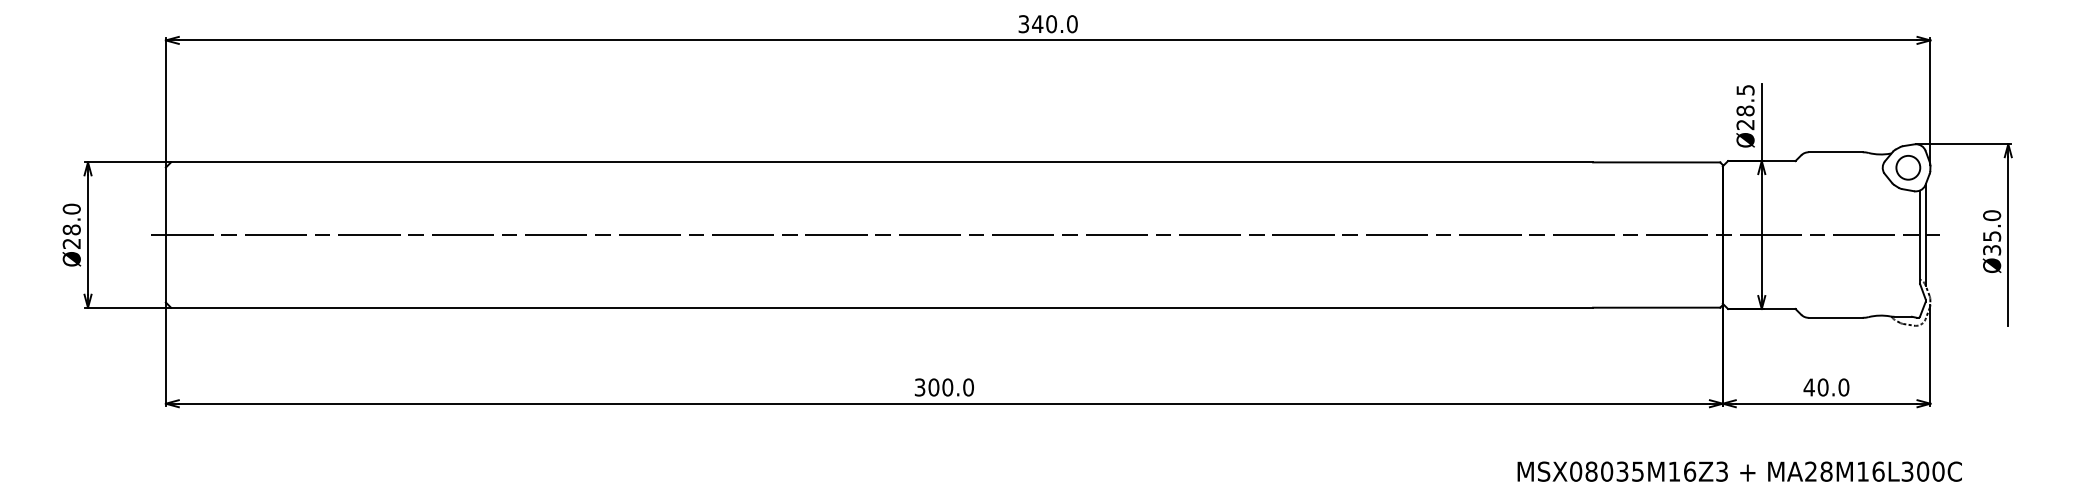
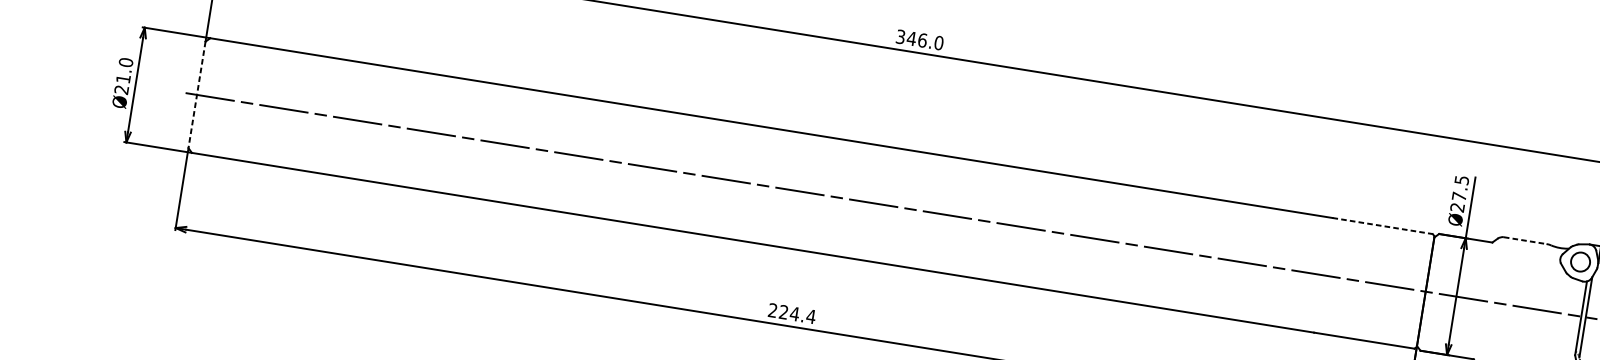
text: (1051, 23) -> (922, 39), 340.0 -> 346.0
text: (1745, 110) -> (1459, 196), Ø28.5 -> Ø27.5
line: (1836, 152) -> (1525, 240), solid -> dashed
line: (1656, 162) -> (1382, 226), solid -> dashed
text: (71, 229) -> (123, 78), Ø28.0 -> Ø21.0
line: (165, 235) -> (196, 95), solid -> dashed
text: (944, 387) -> (792, 313), 300.0 -> 224.4

